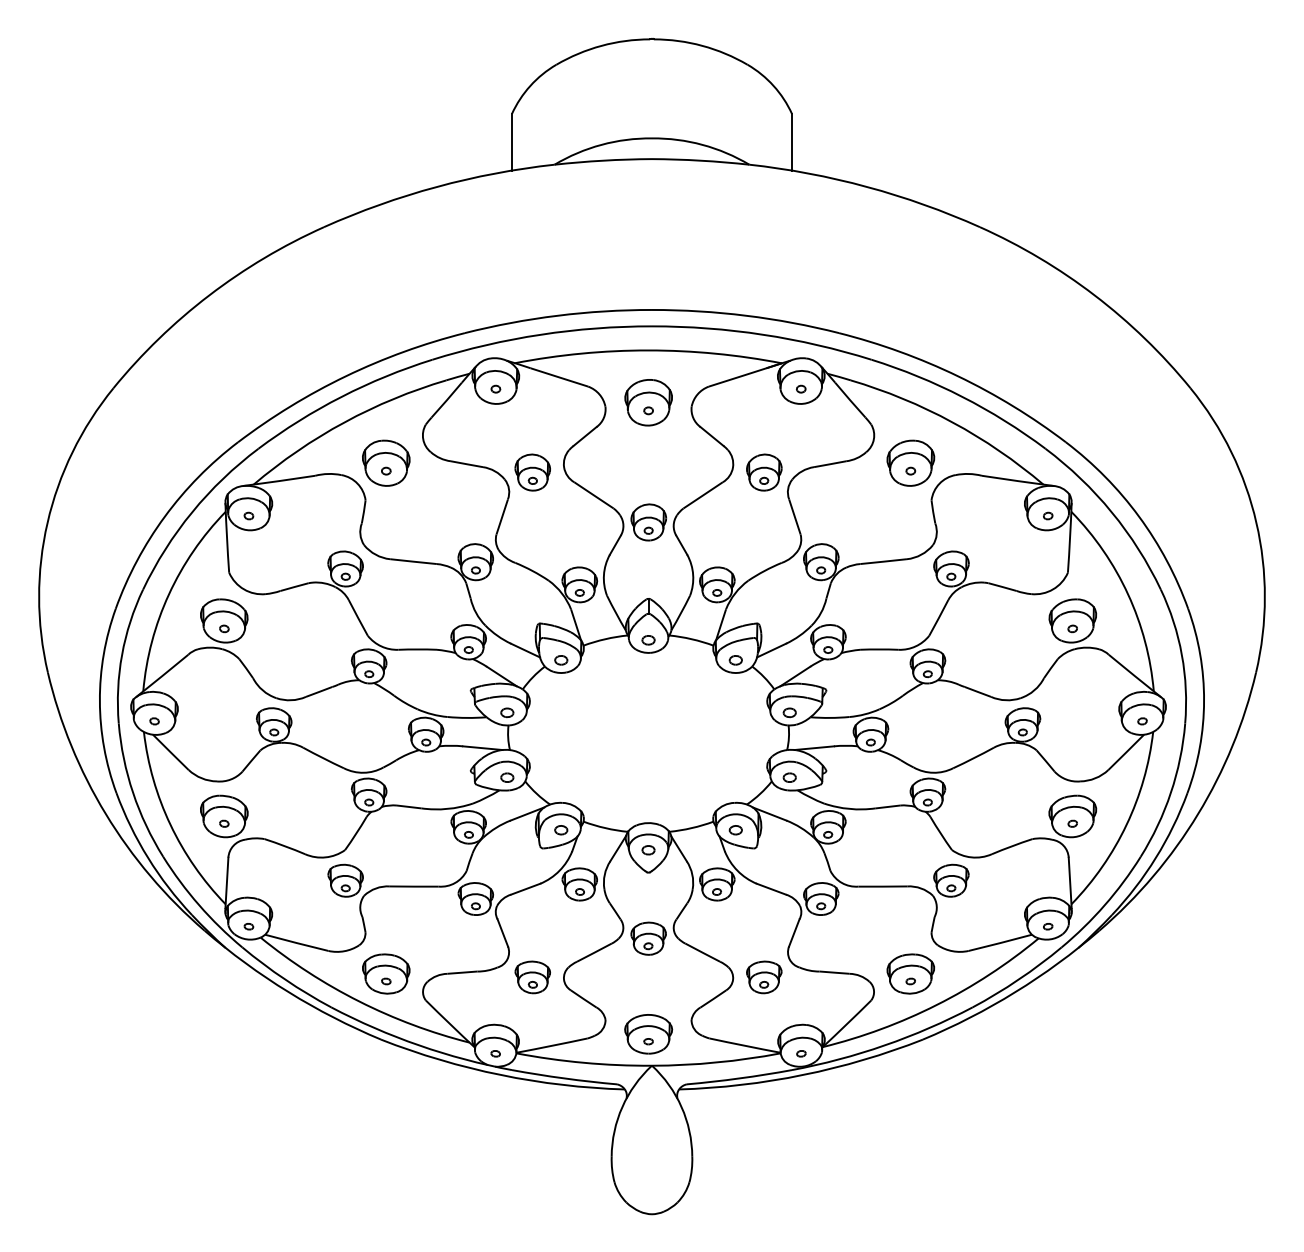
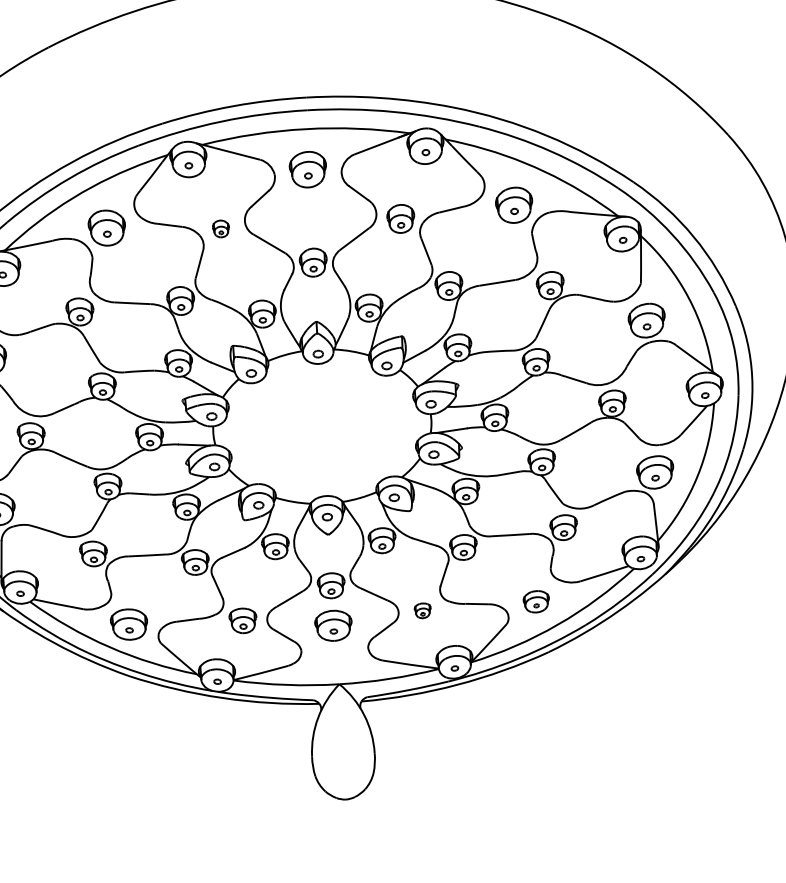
part: (532, 472) -> (220, 228), size x0.6
part: (910, 973) -> (536, 601), size x0.7
part: (764, 977) -> (422, 610), size x0.6
part: (648, 1034) -> (333, 626), moved

